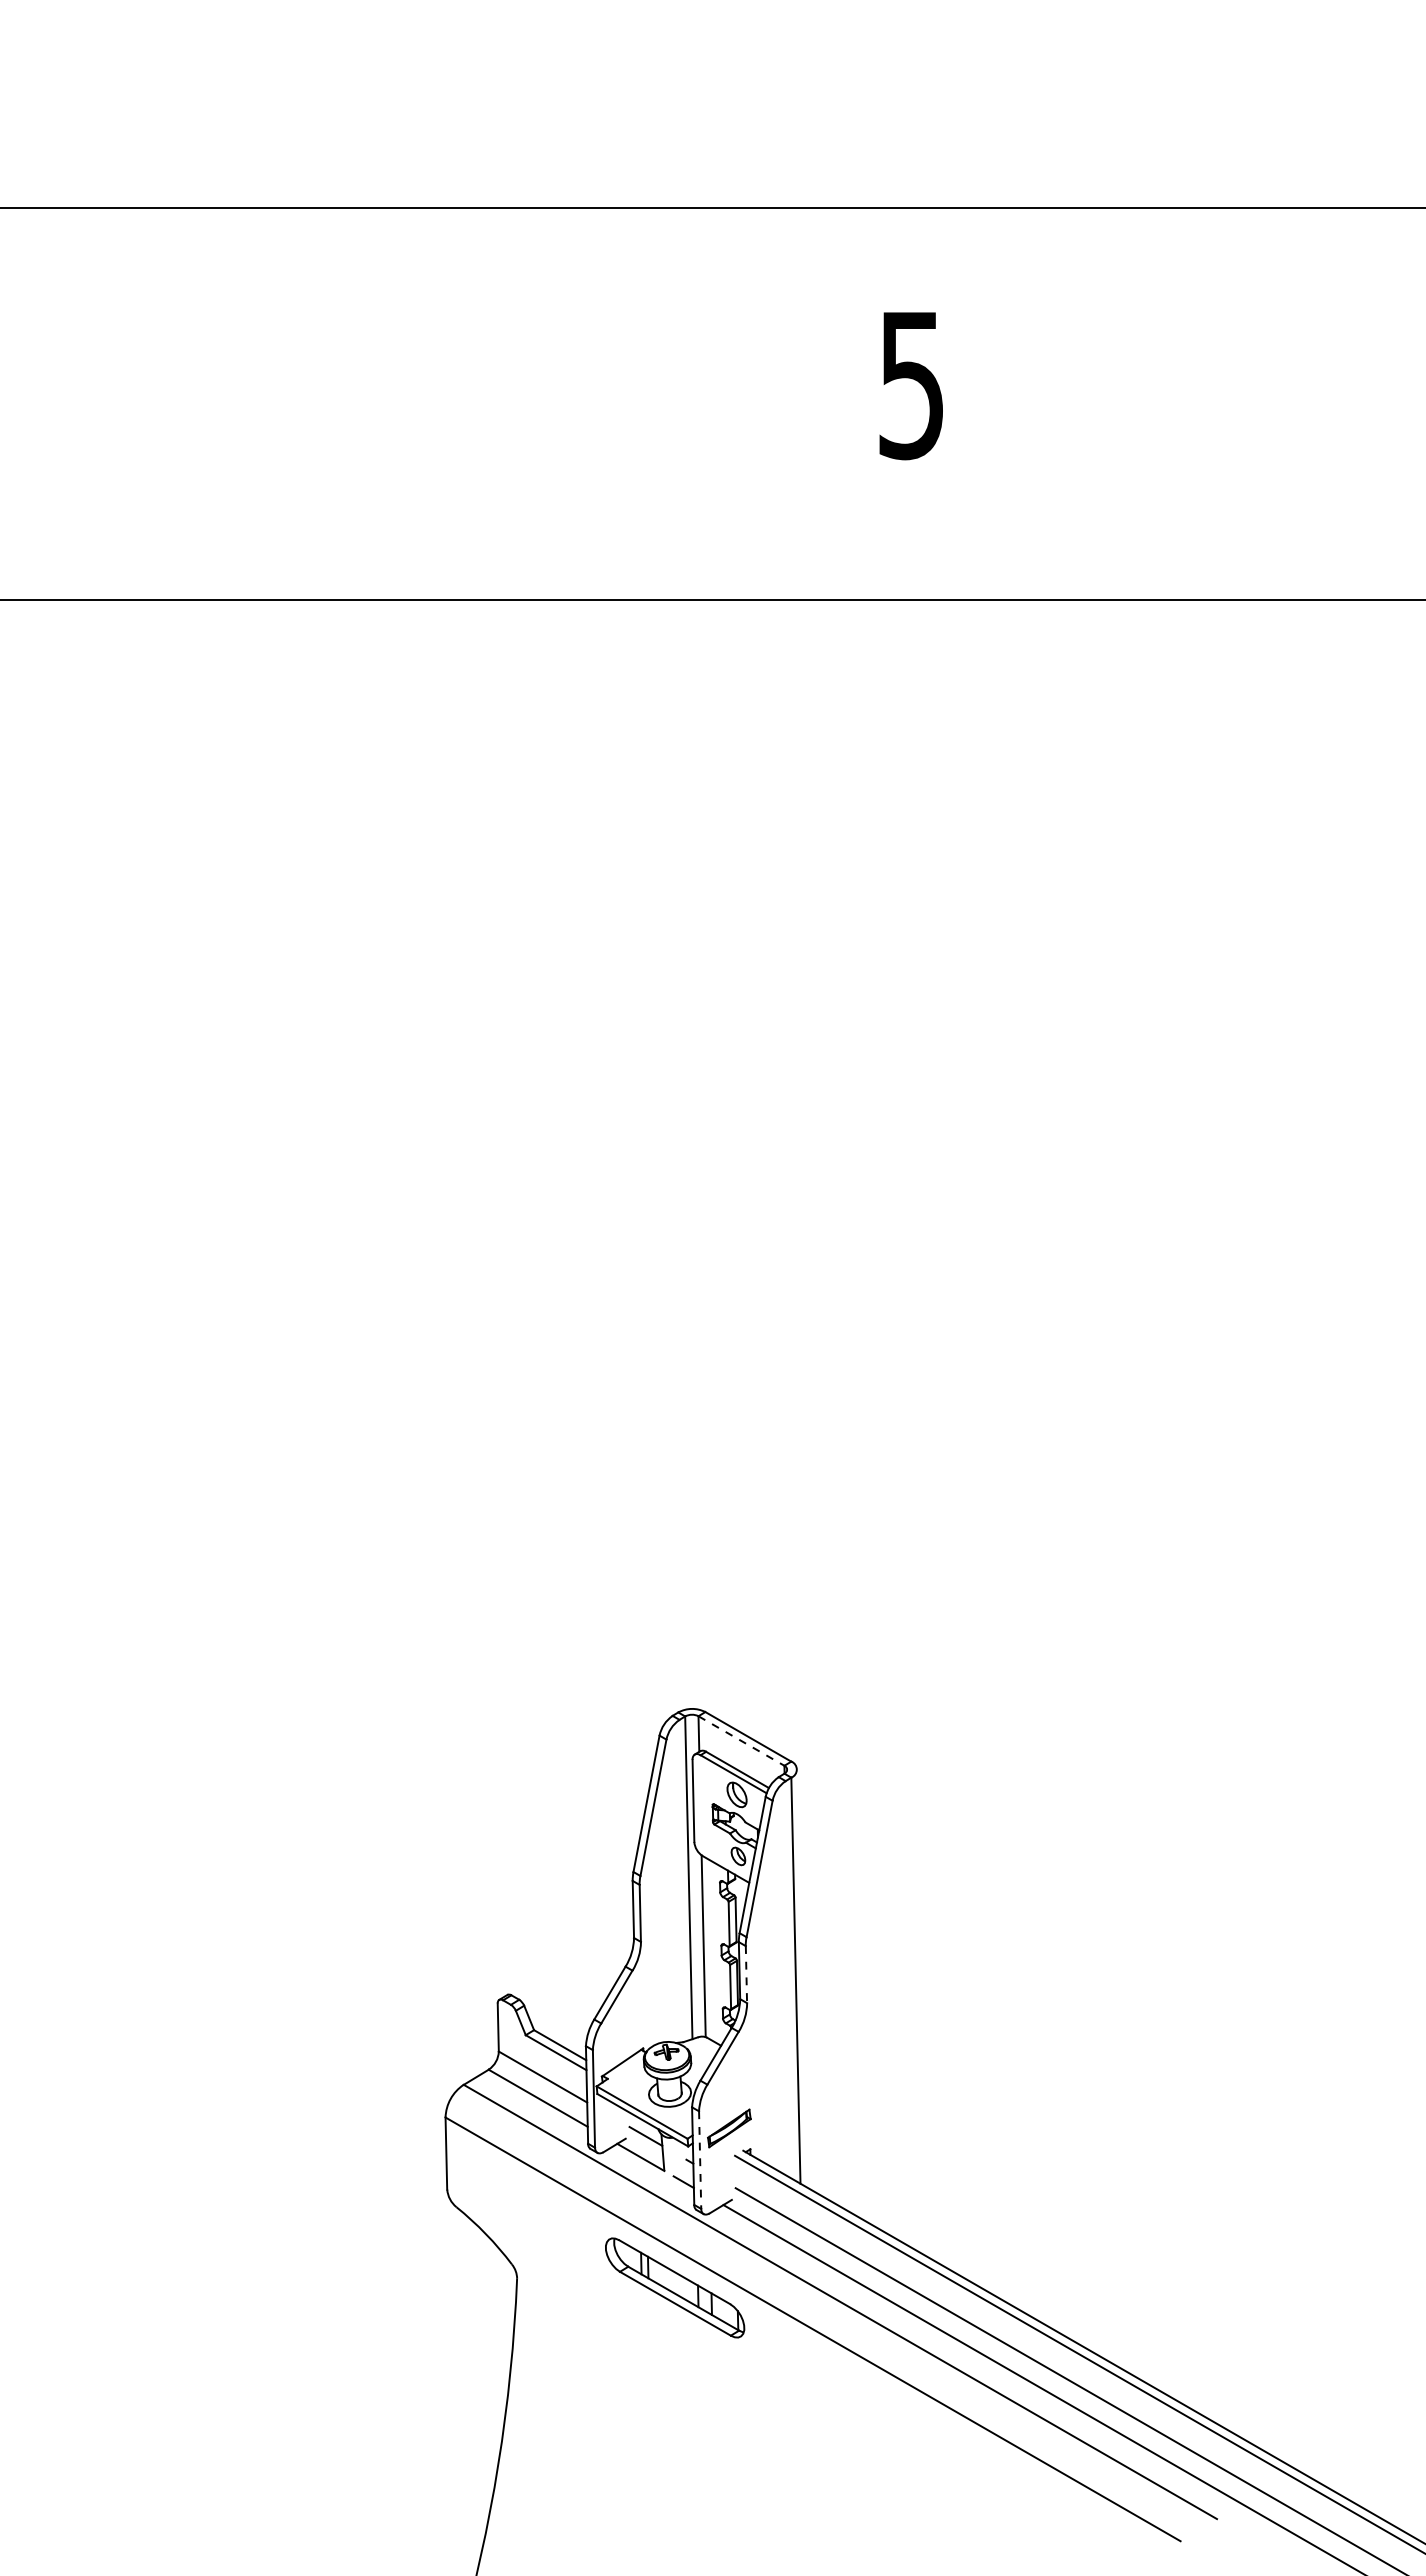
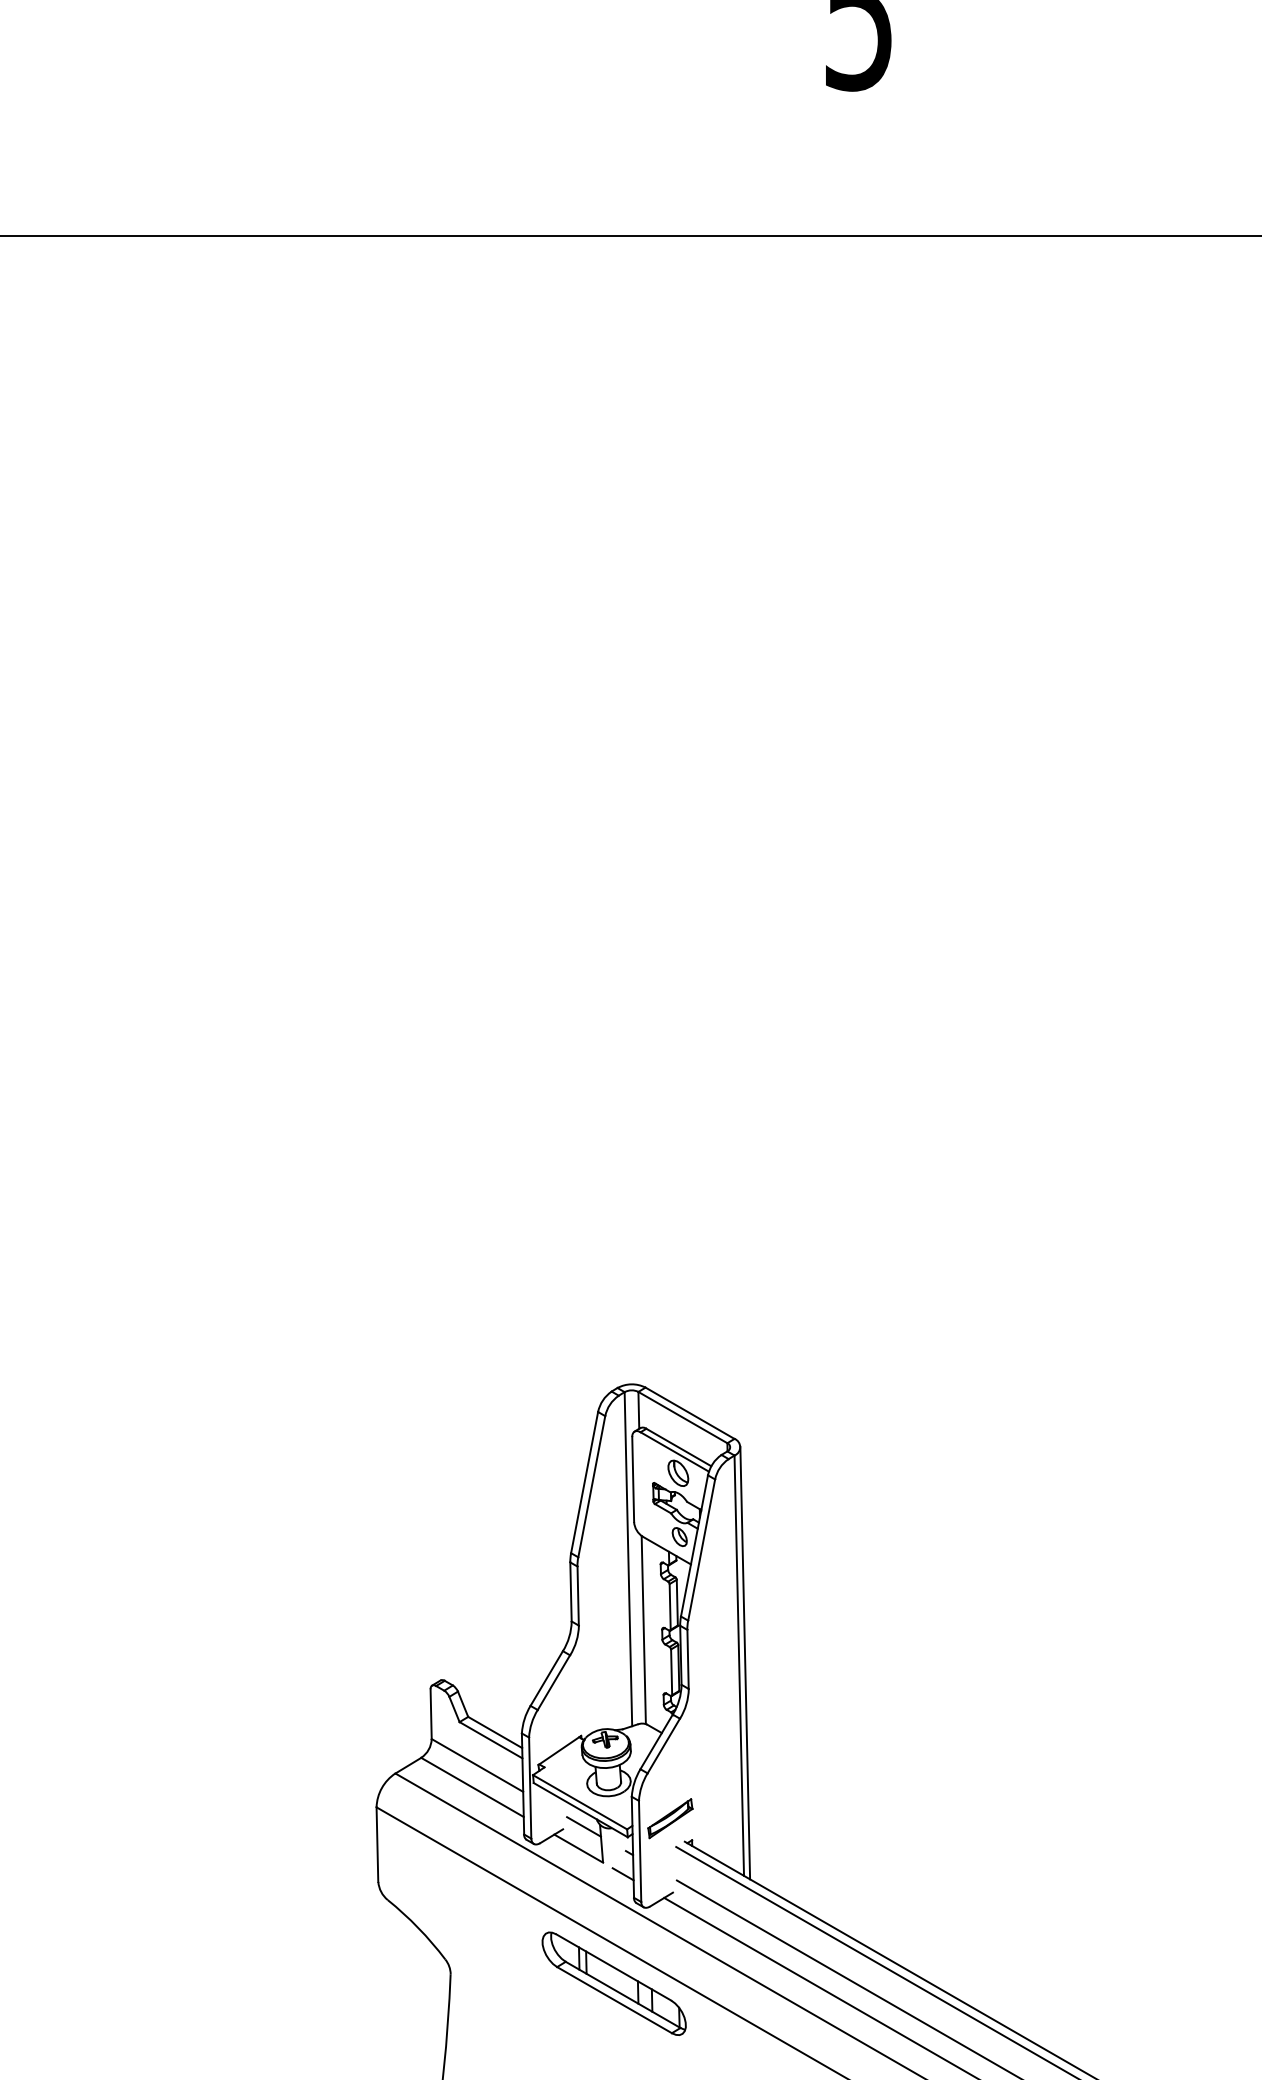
line: (741, 1741) -> (682, 1418), dashed -> solid
line: (746, 1974) -> (688, 1659), dashed -> solid
line: (801, 1978) -> (745, 1663), added
line: (700, 2160) -> (640, 1851), dashed -> solid

